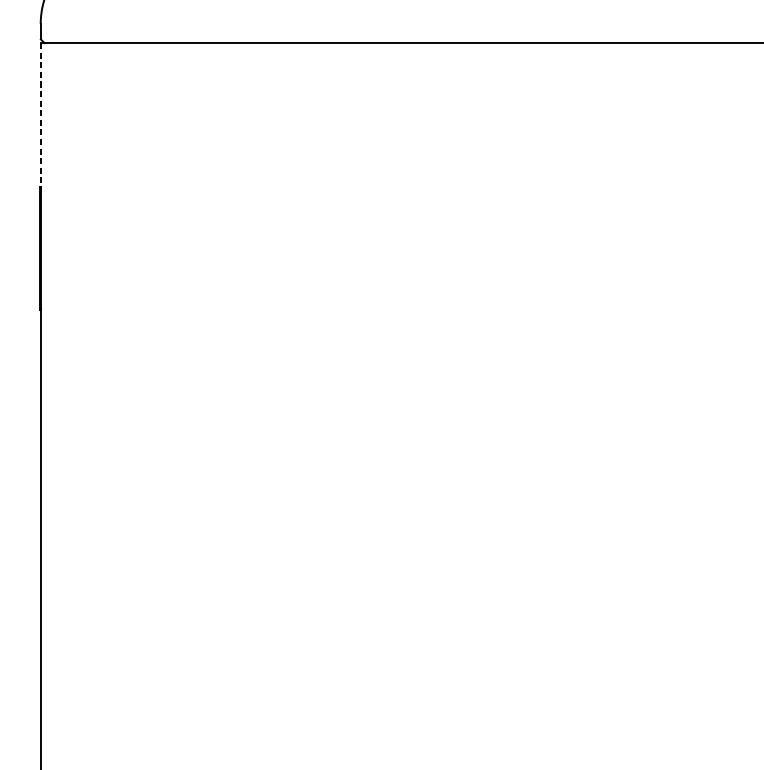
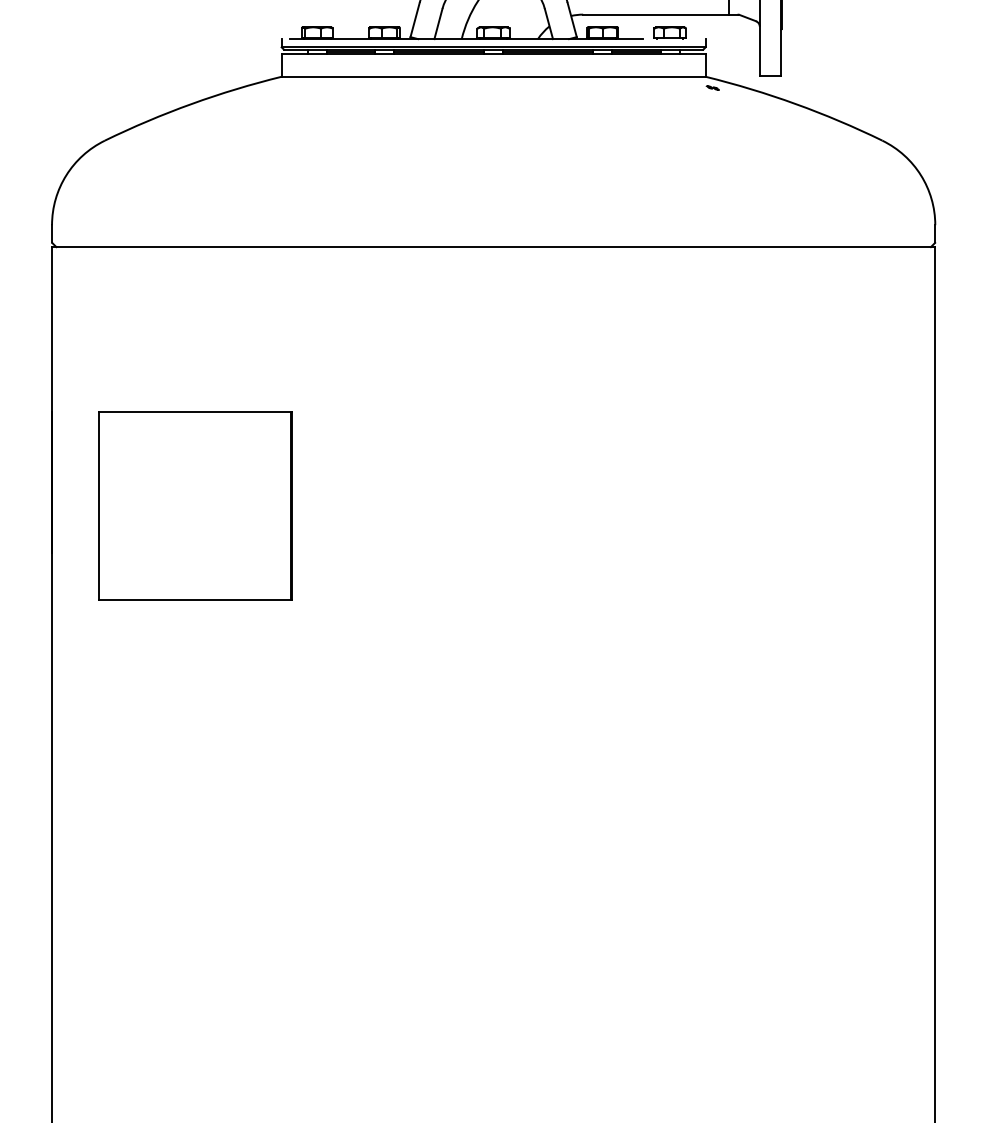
line: (41, 115) -> (52, 330), dashed -> solid
part: (165, 268) -> (195, 505), added

